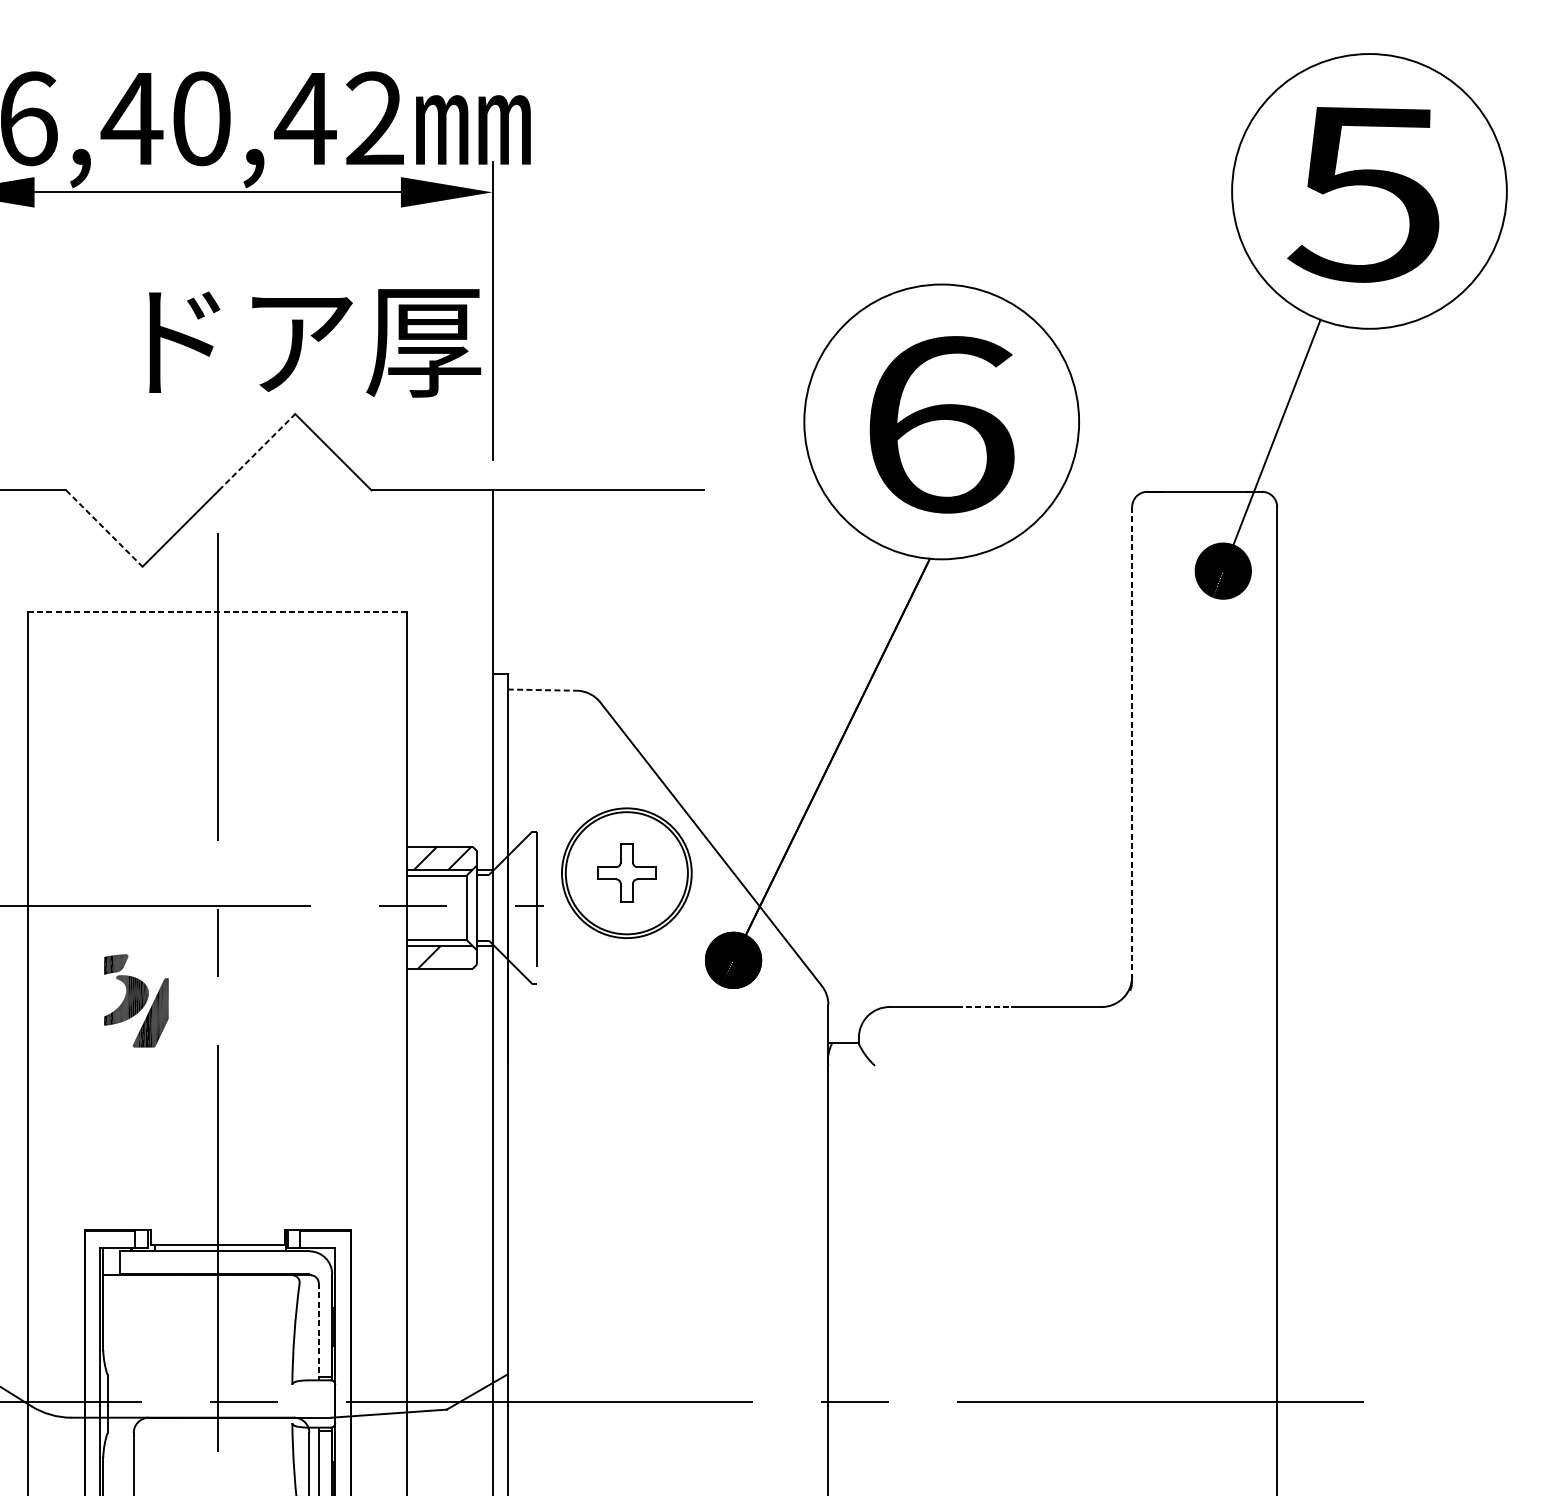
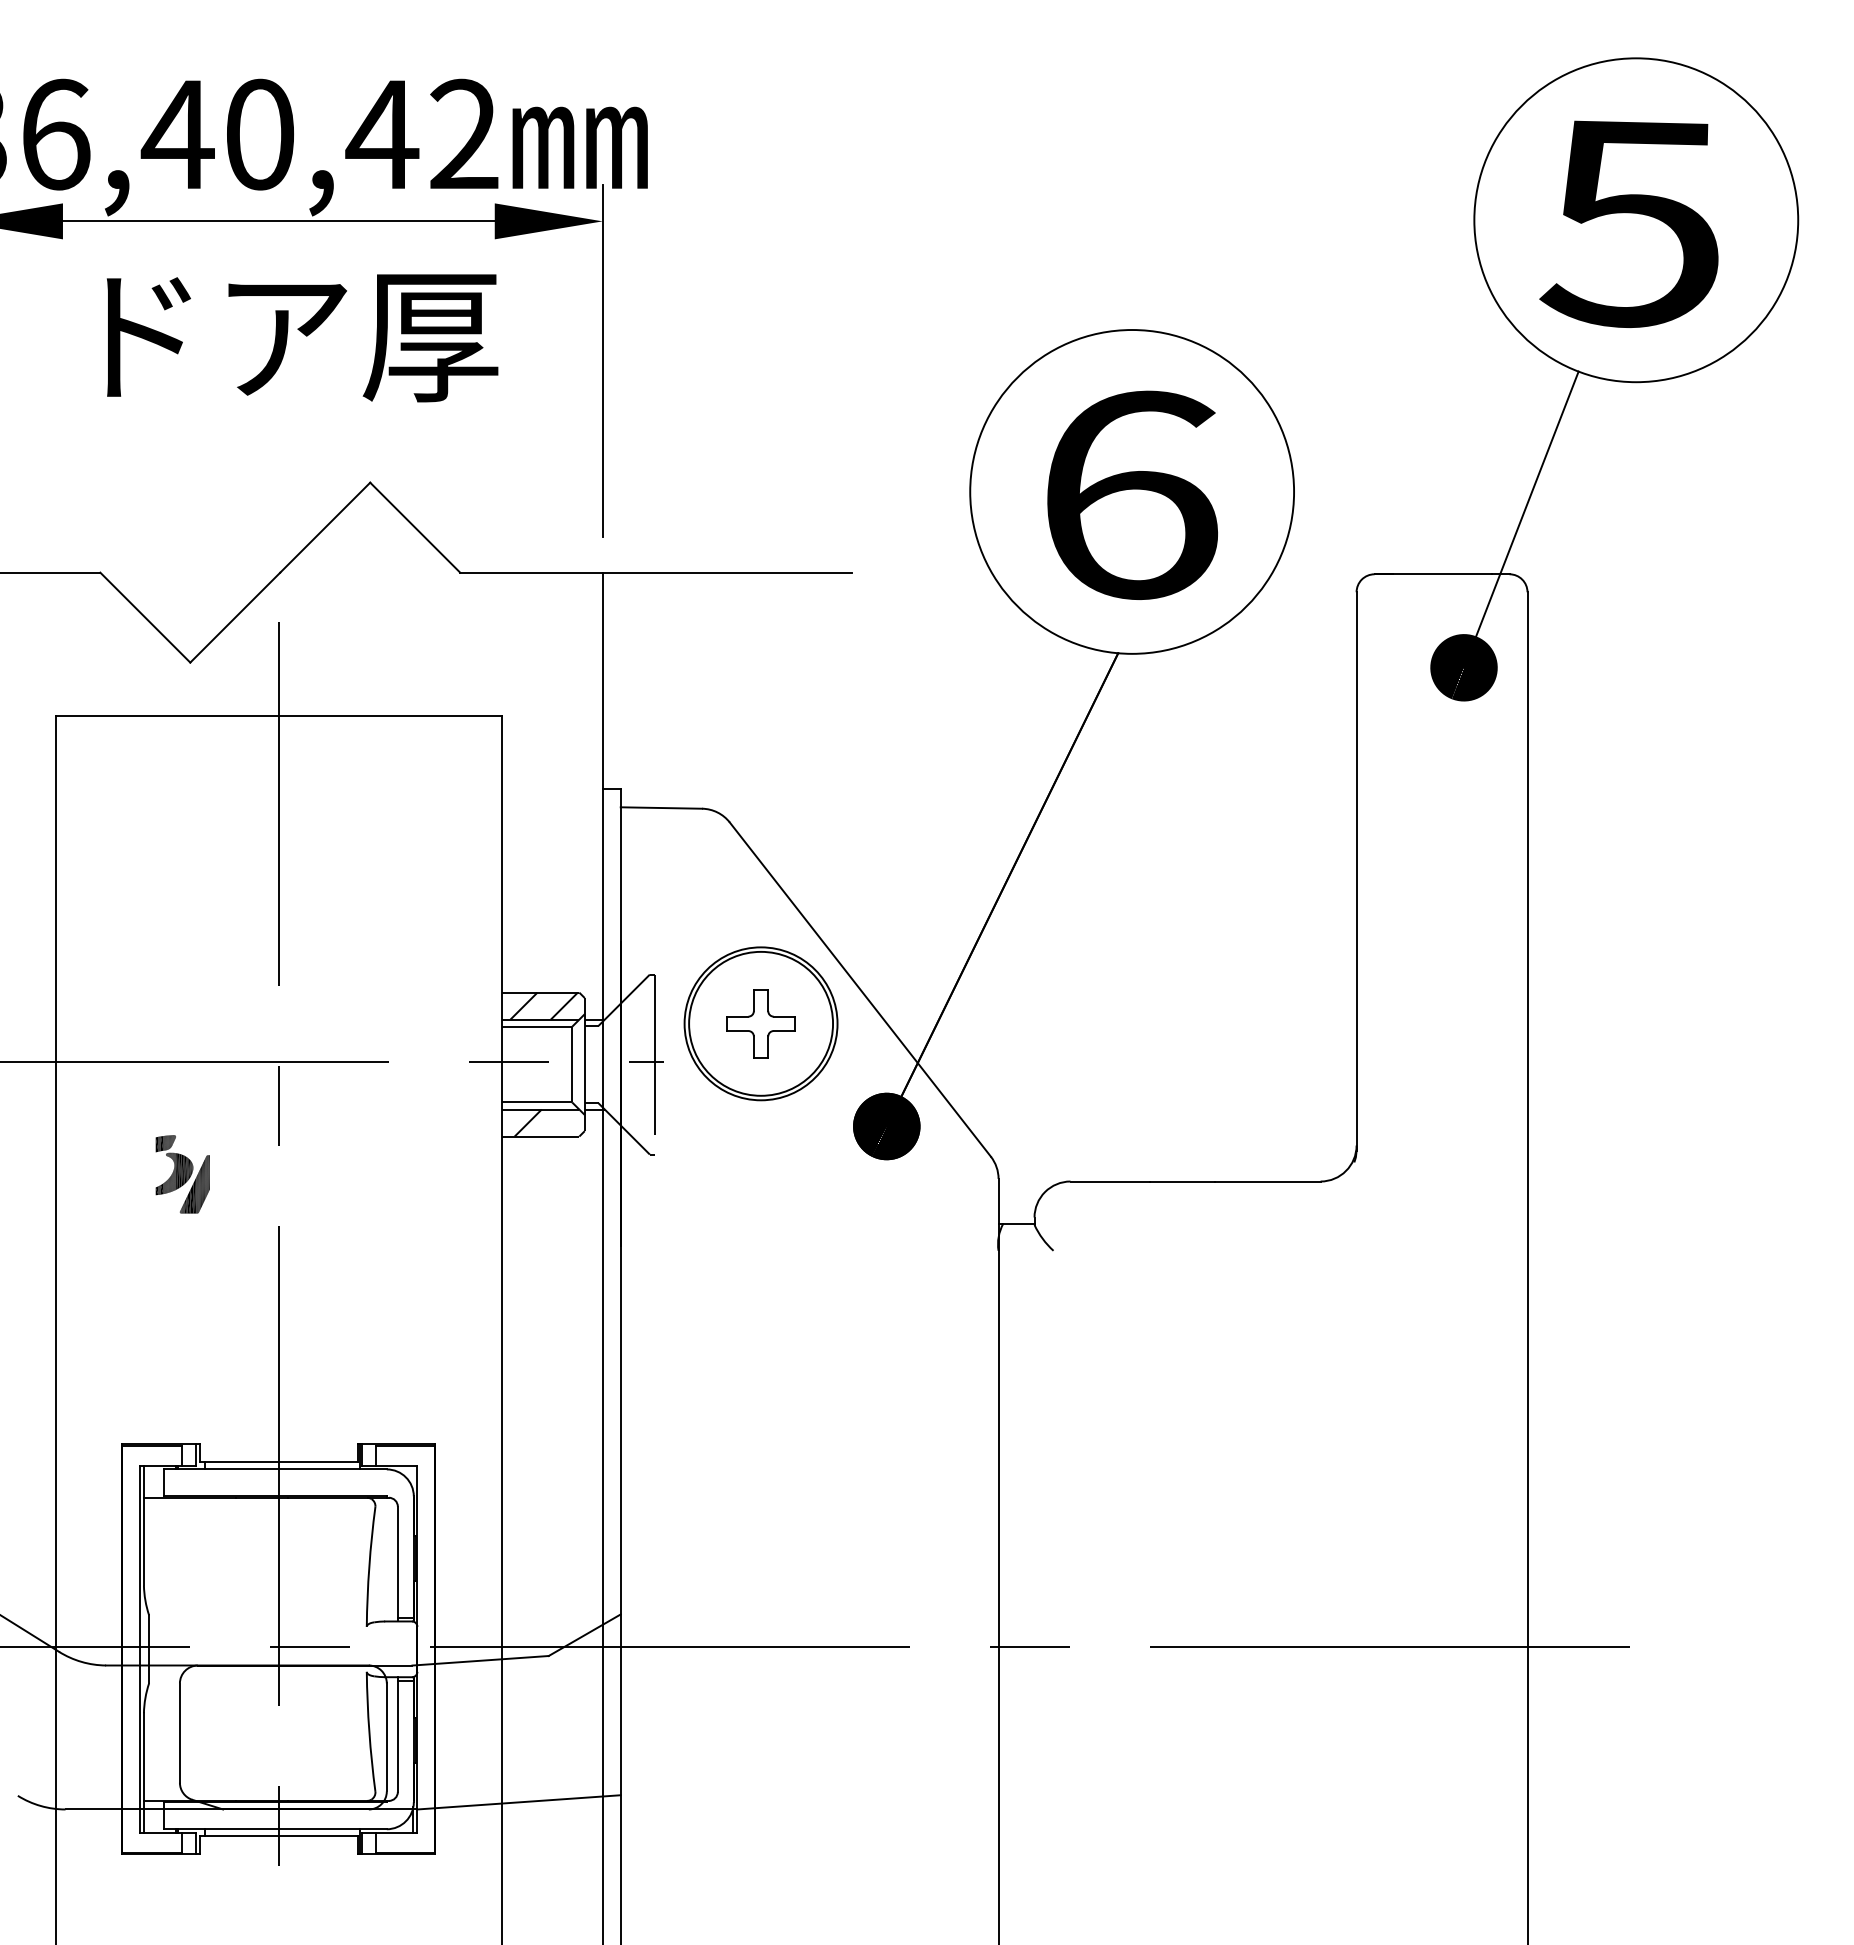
text: (314, 343) -> (302, 338), moved
line: (257, 452) -> (325, 527), dashed -> solid
line: (104, 528) -> (145, 617), dashed -> solid
line: (217, 611) -> (278, 715), dashed -> solid
line: (542, 690) -> (661, 808), dashed -> solid
line: (1132, 744) -> (1356, 872), dashed -> solid
part: (135, 1001) -> (182, 1174), size x0.71
line: (984, 1007) -> (1182, 1181), dashed -> solid
line: (318, 1332) -> (397, 1564), dashed -> solid

